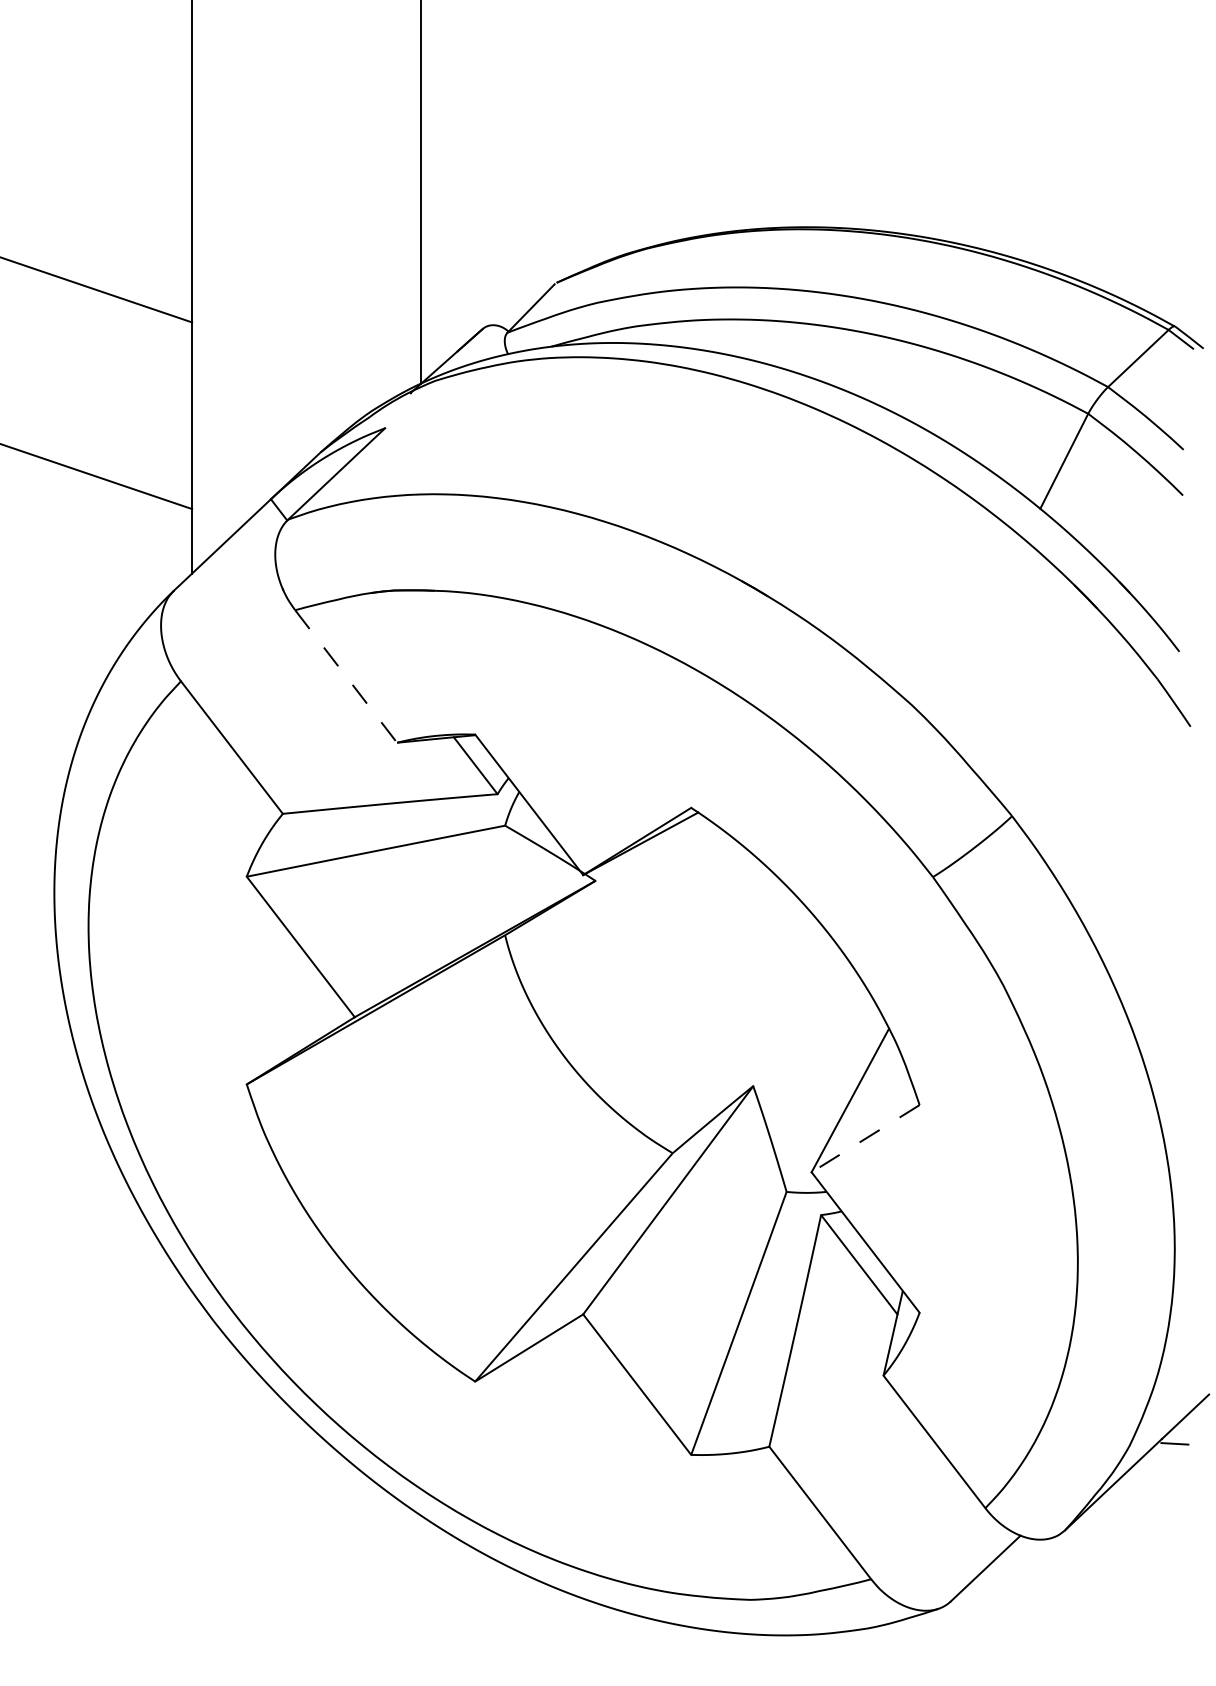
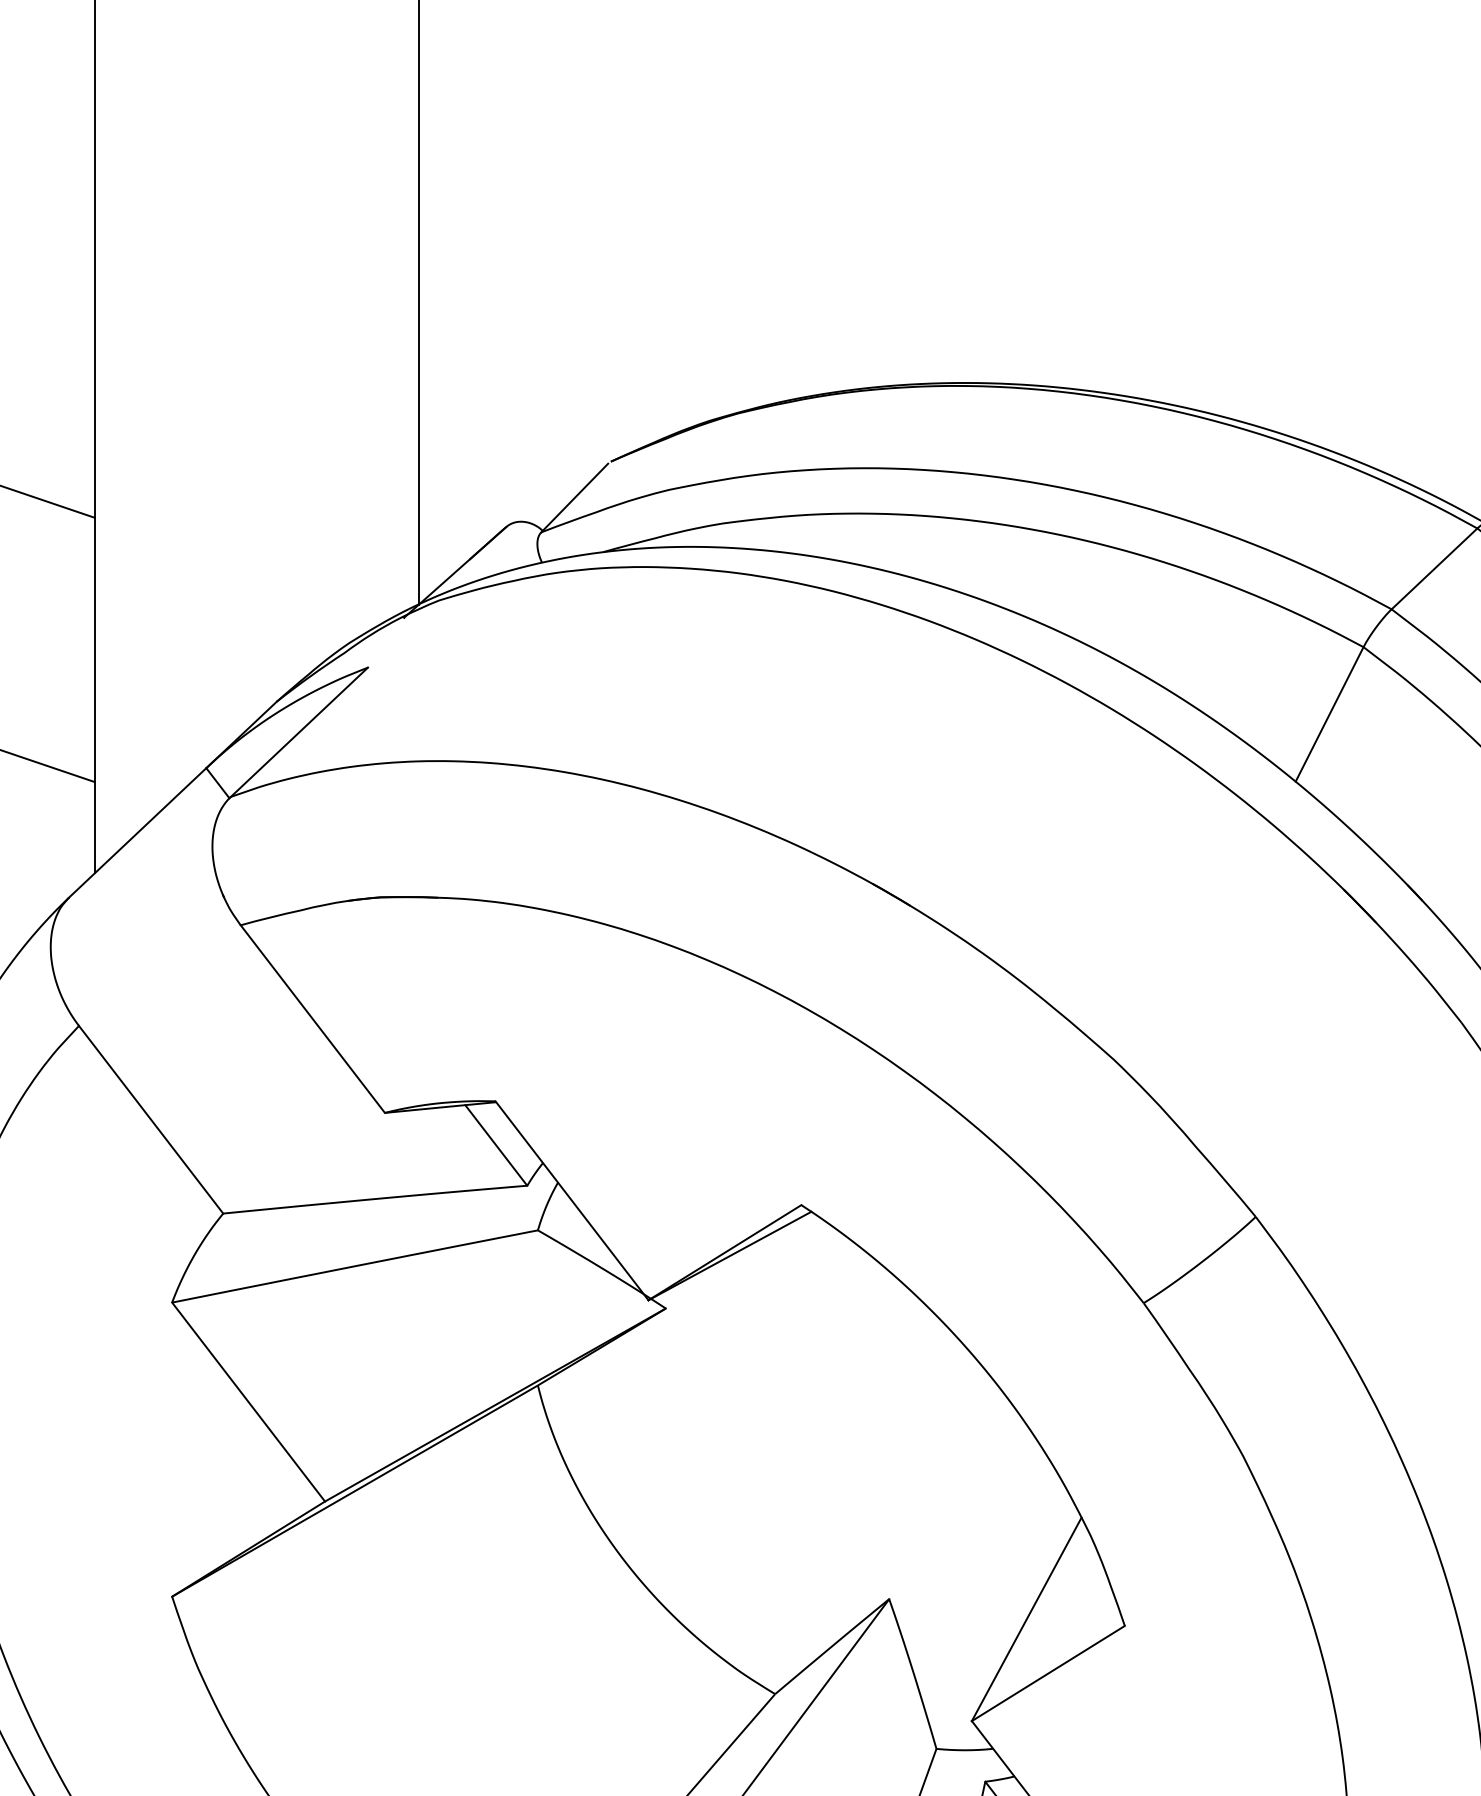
line: (346, 676) -> (313, 1019), dashed -> solid
line: (865, 1138) -> (1048, 1673), dashed -> solid

